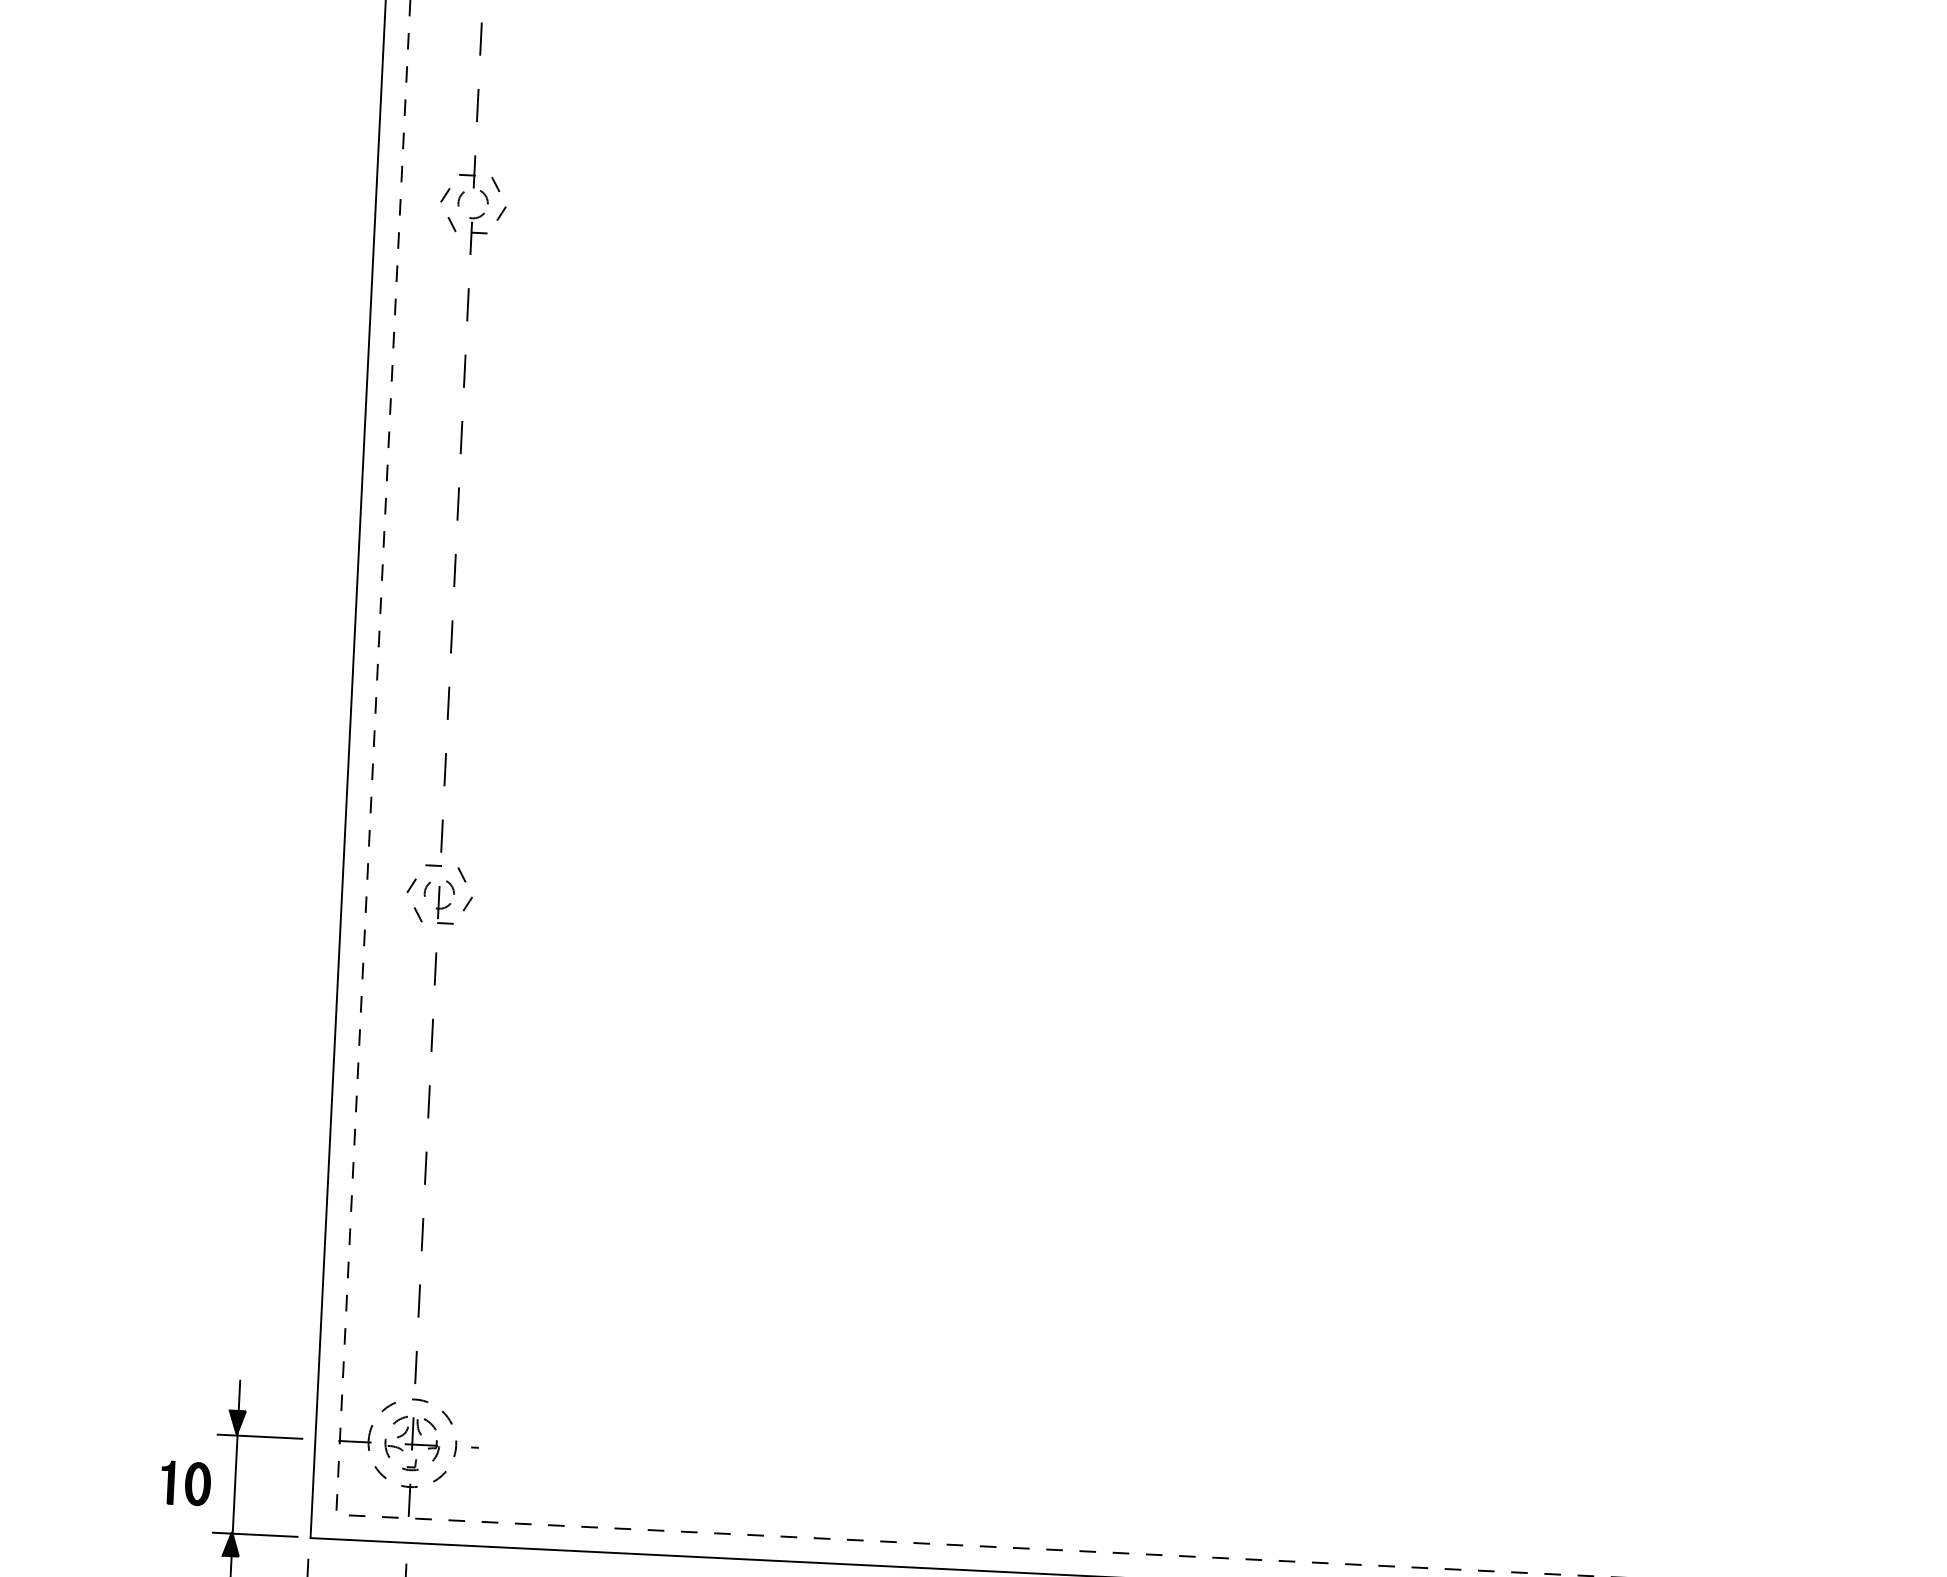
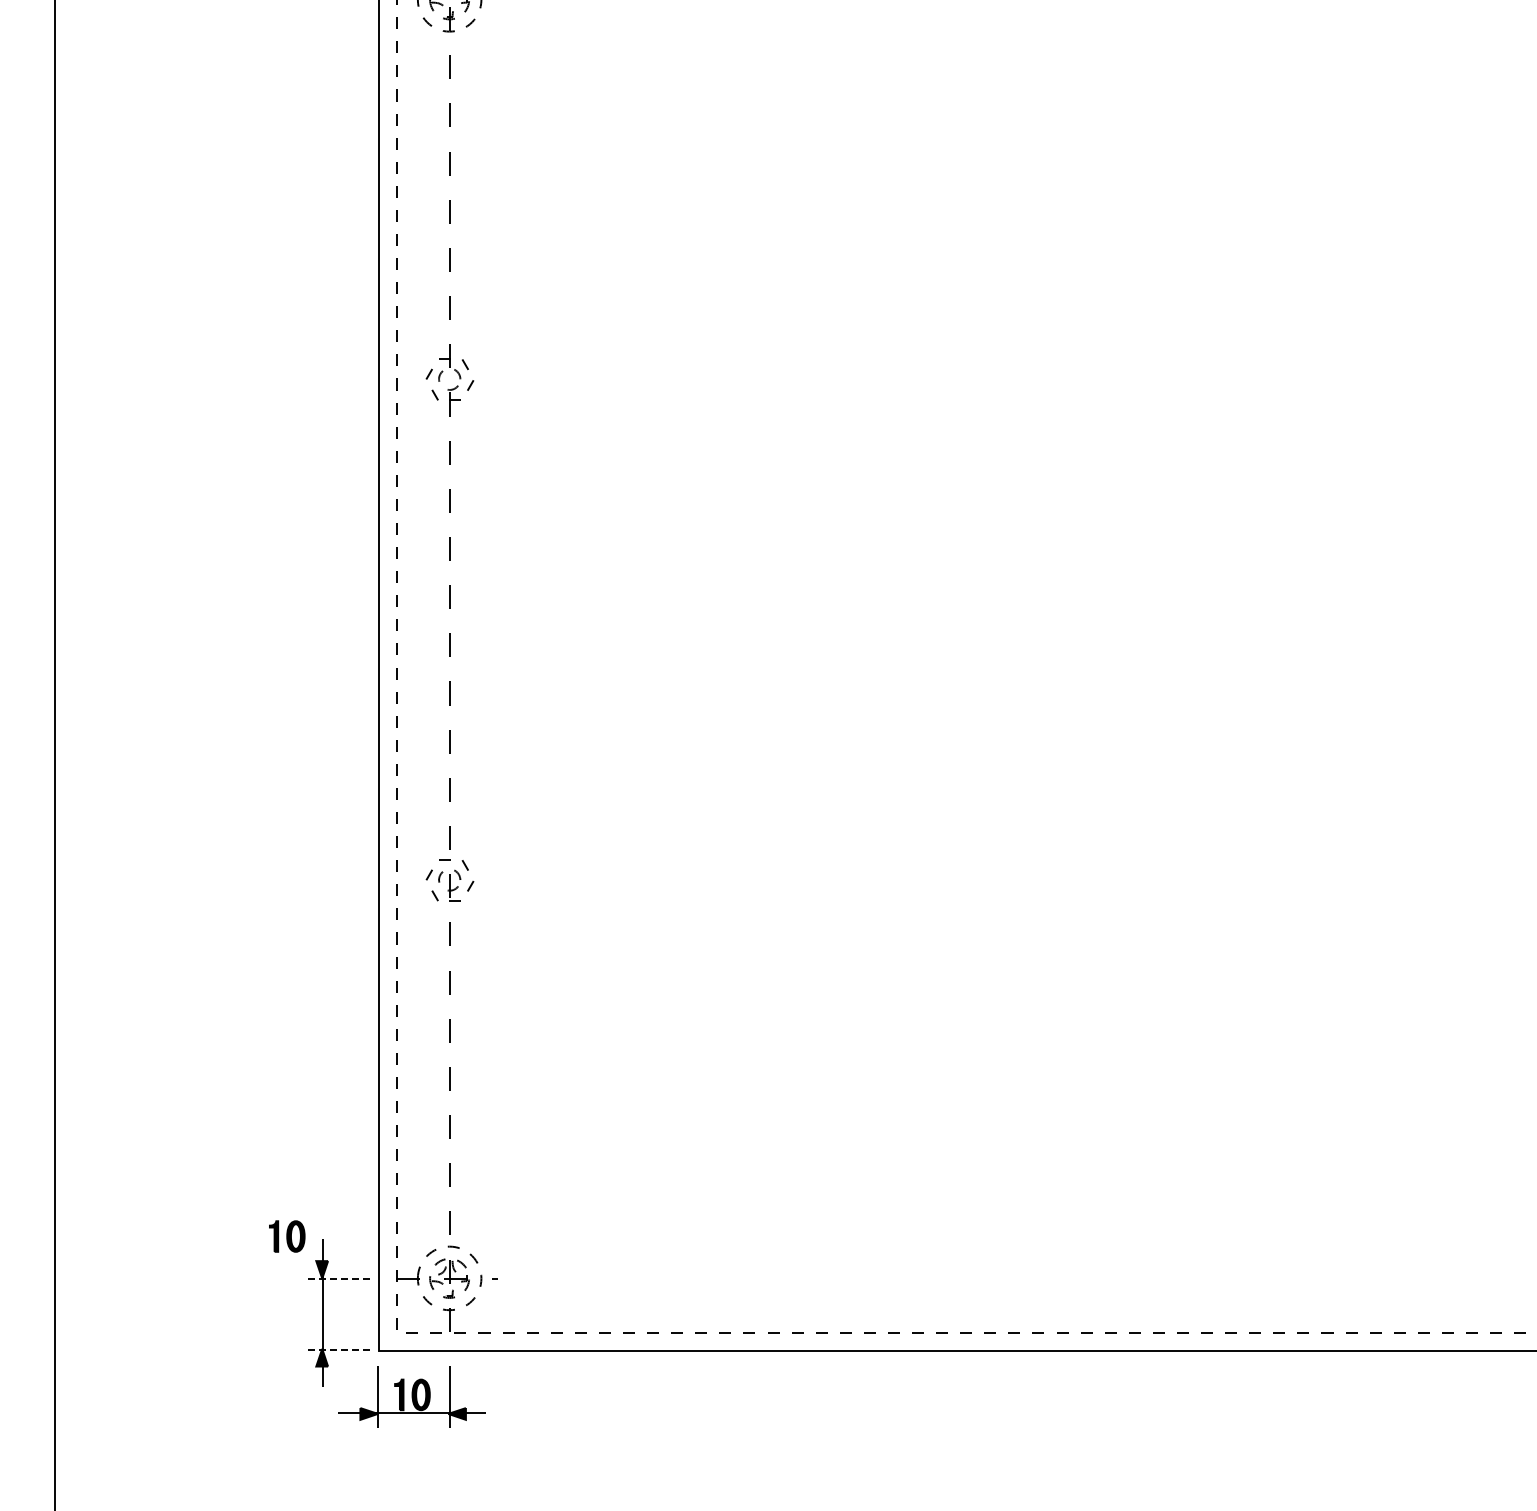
line: (260, 1437) -> (339, 1279), solid -> dashed
part: (186, 1483) -> (287, 1236), moved
line: (254, 1535) -> (338, 1350), solid -> dashed

